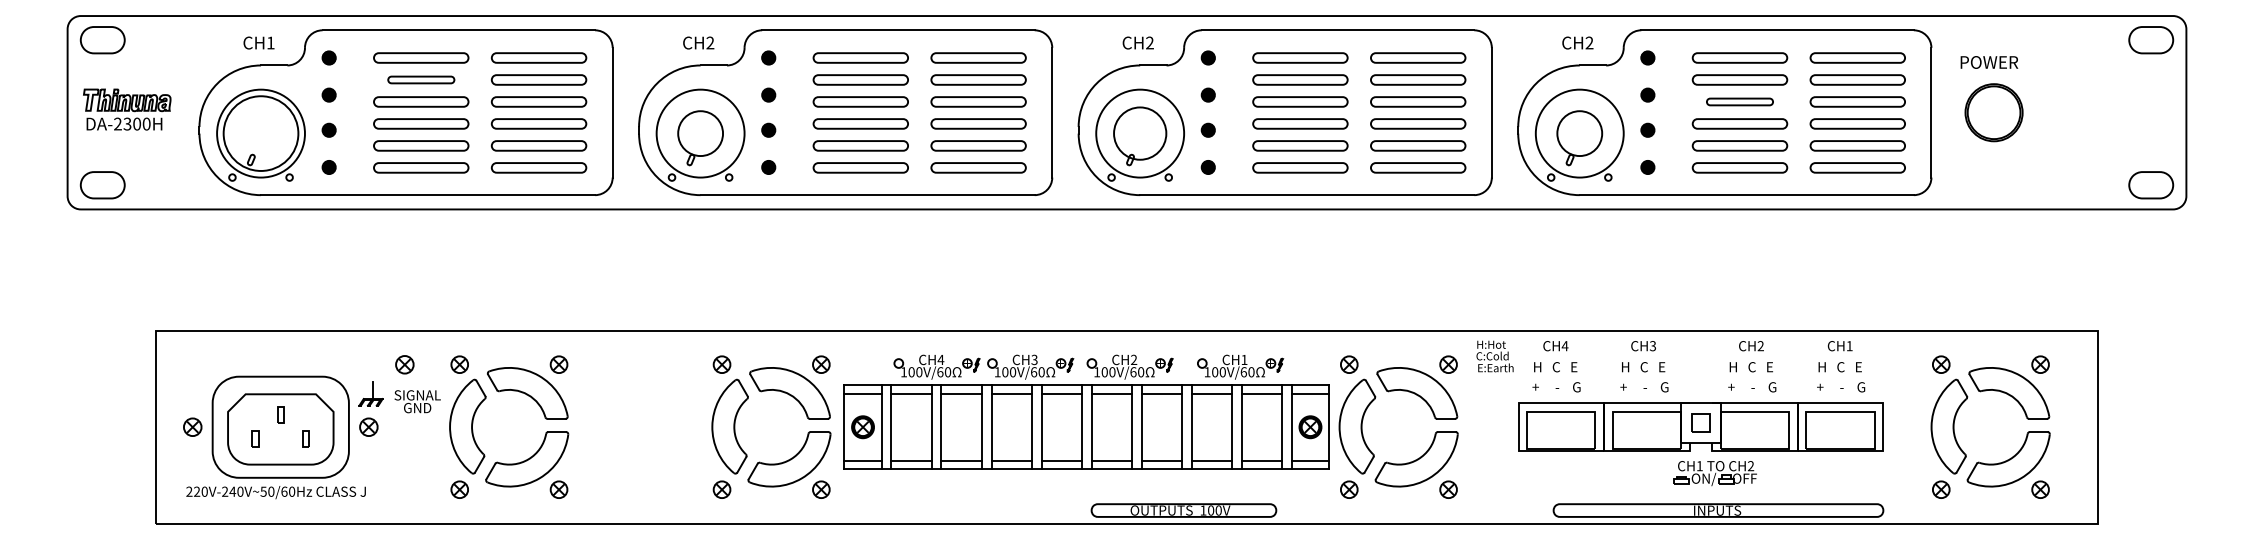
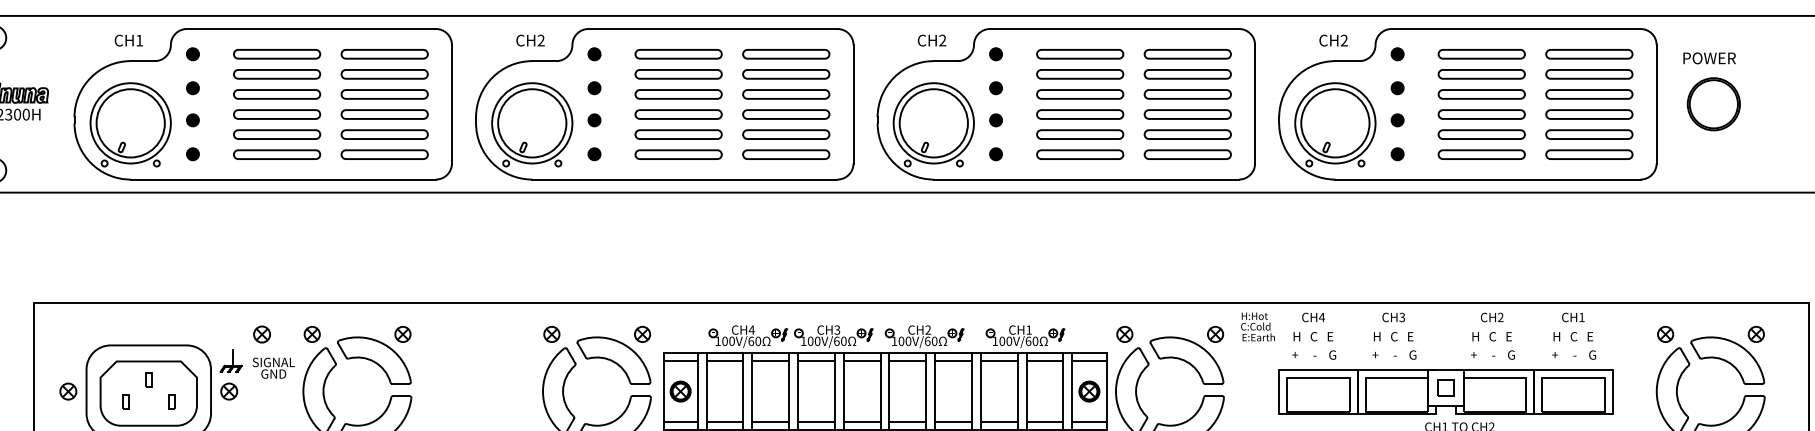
part: (421, 79) -> (277, 73), size x1.43
part: (1739, 101) -> (1481, 94), size x1.43
circle: (700, 133) -> (532, 123), size x1.67
circle: (1139, 133) -> (933, 123), size x1.43
circle: (1579, 133) -> (1335, 123), size x1.67

